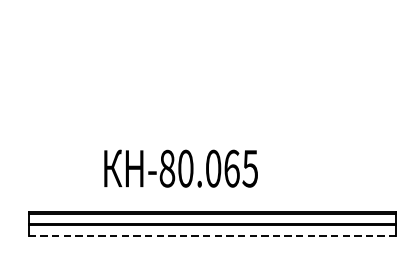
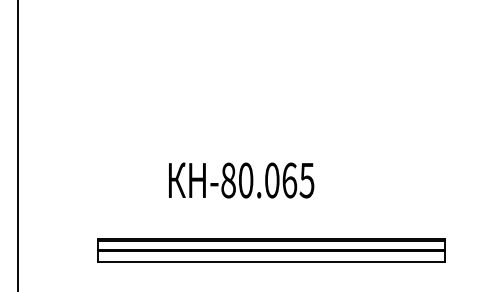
text: (181, 168) -> (241, 180), moved
line: (212, 236) -> (271, 261), dashed -> solid

